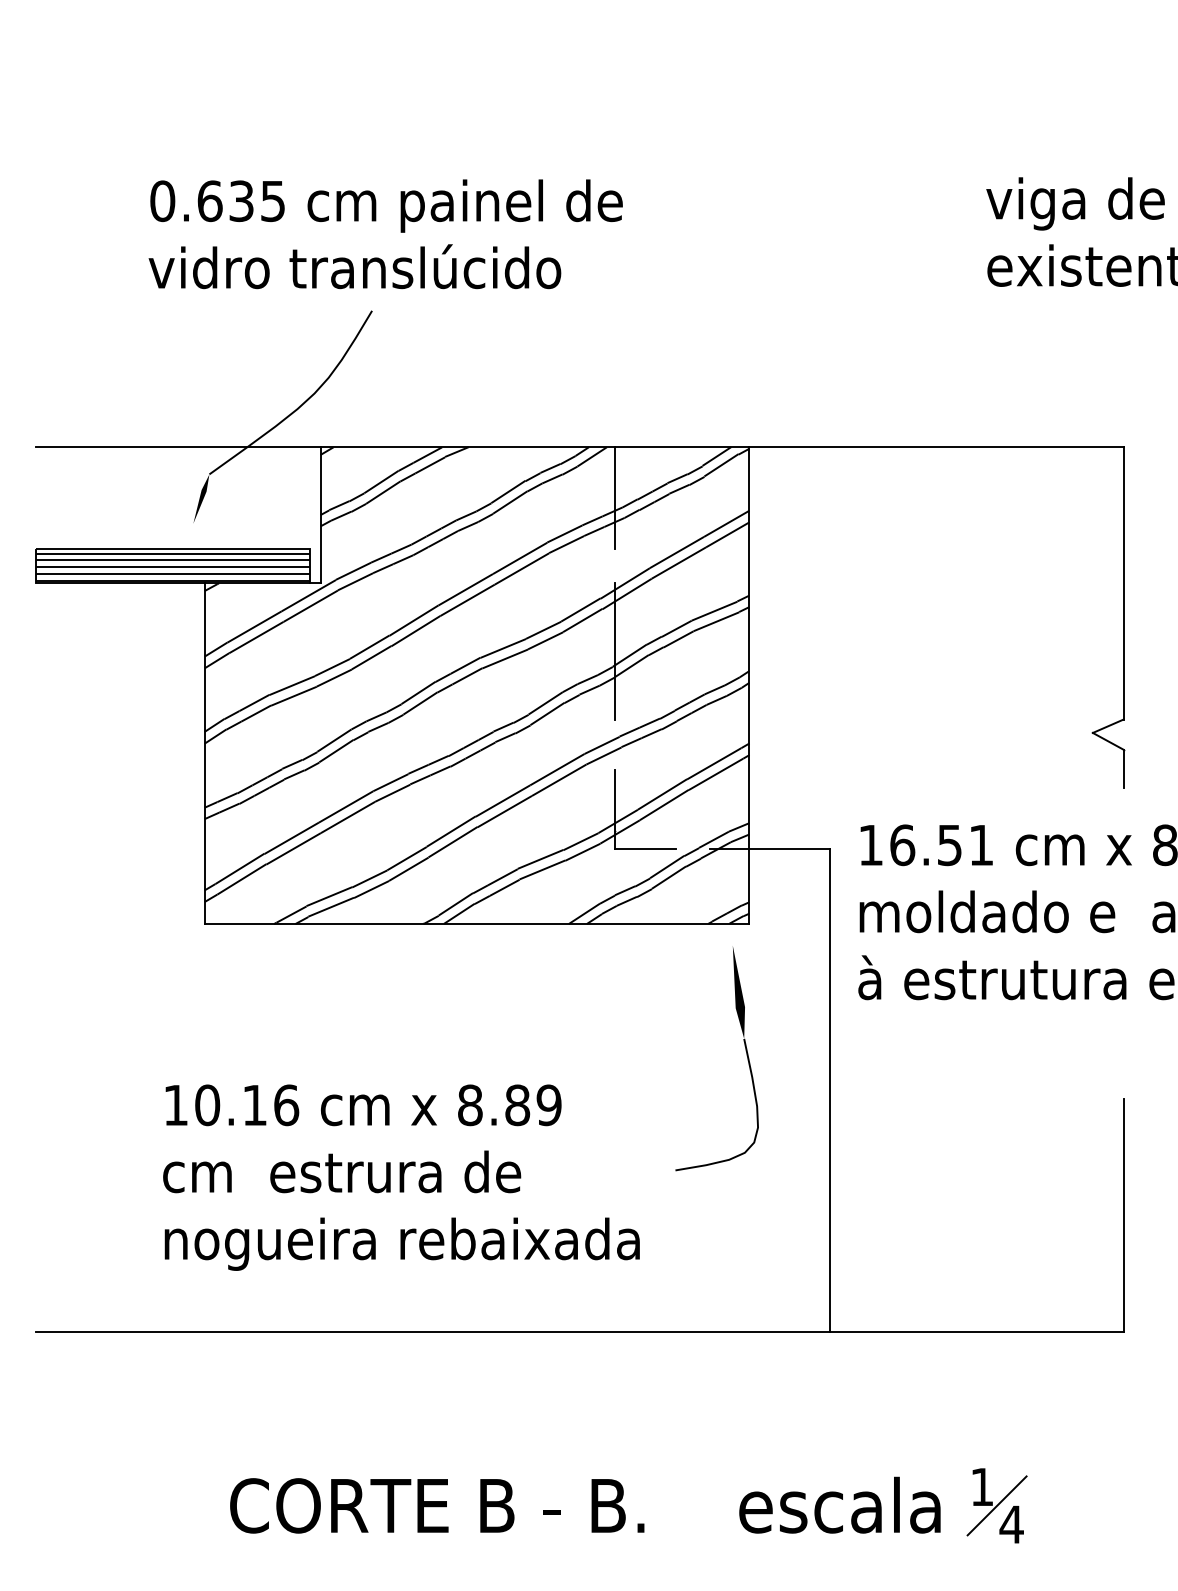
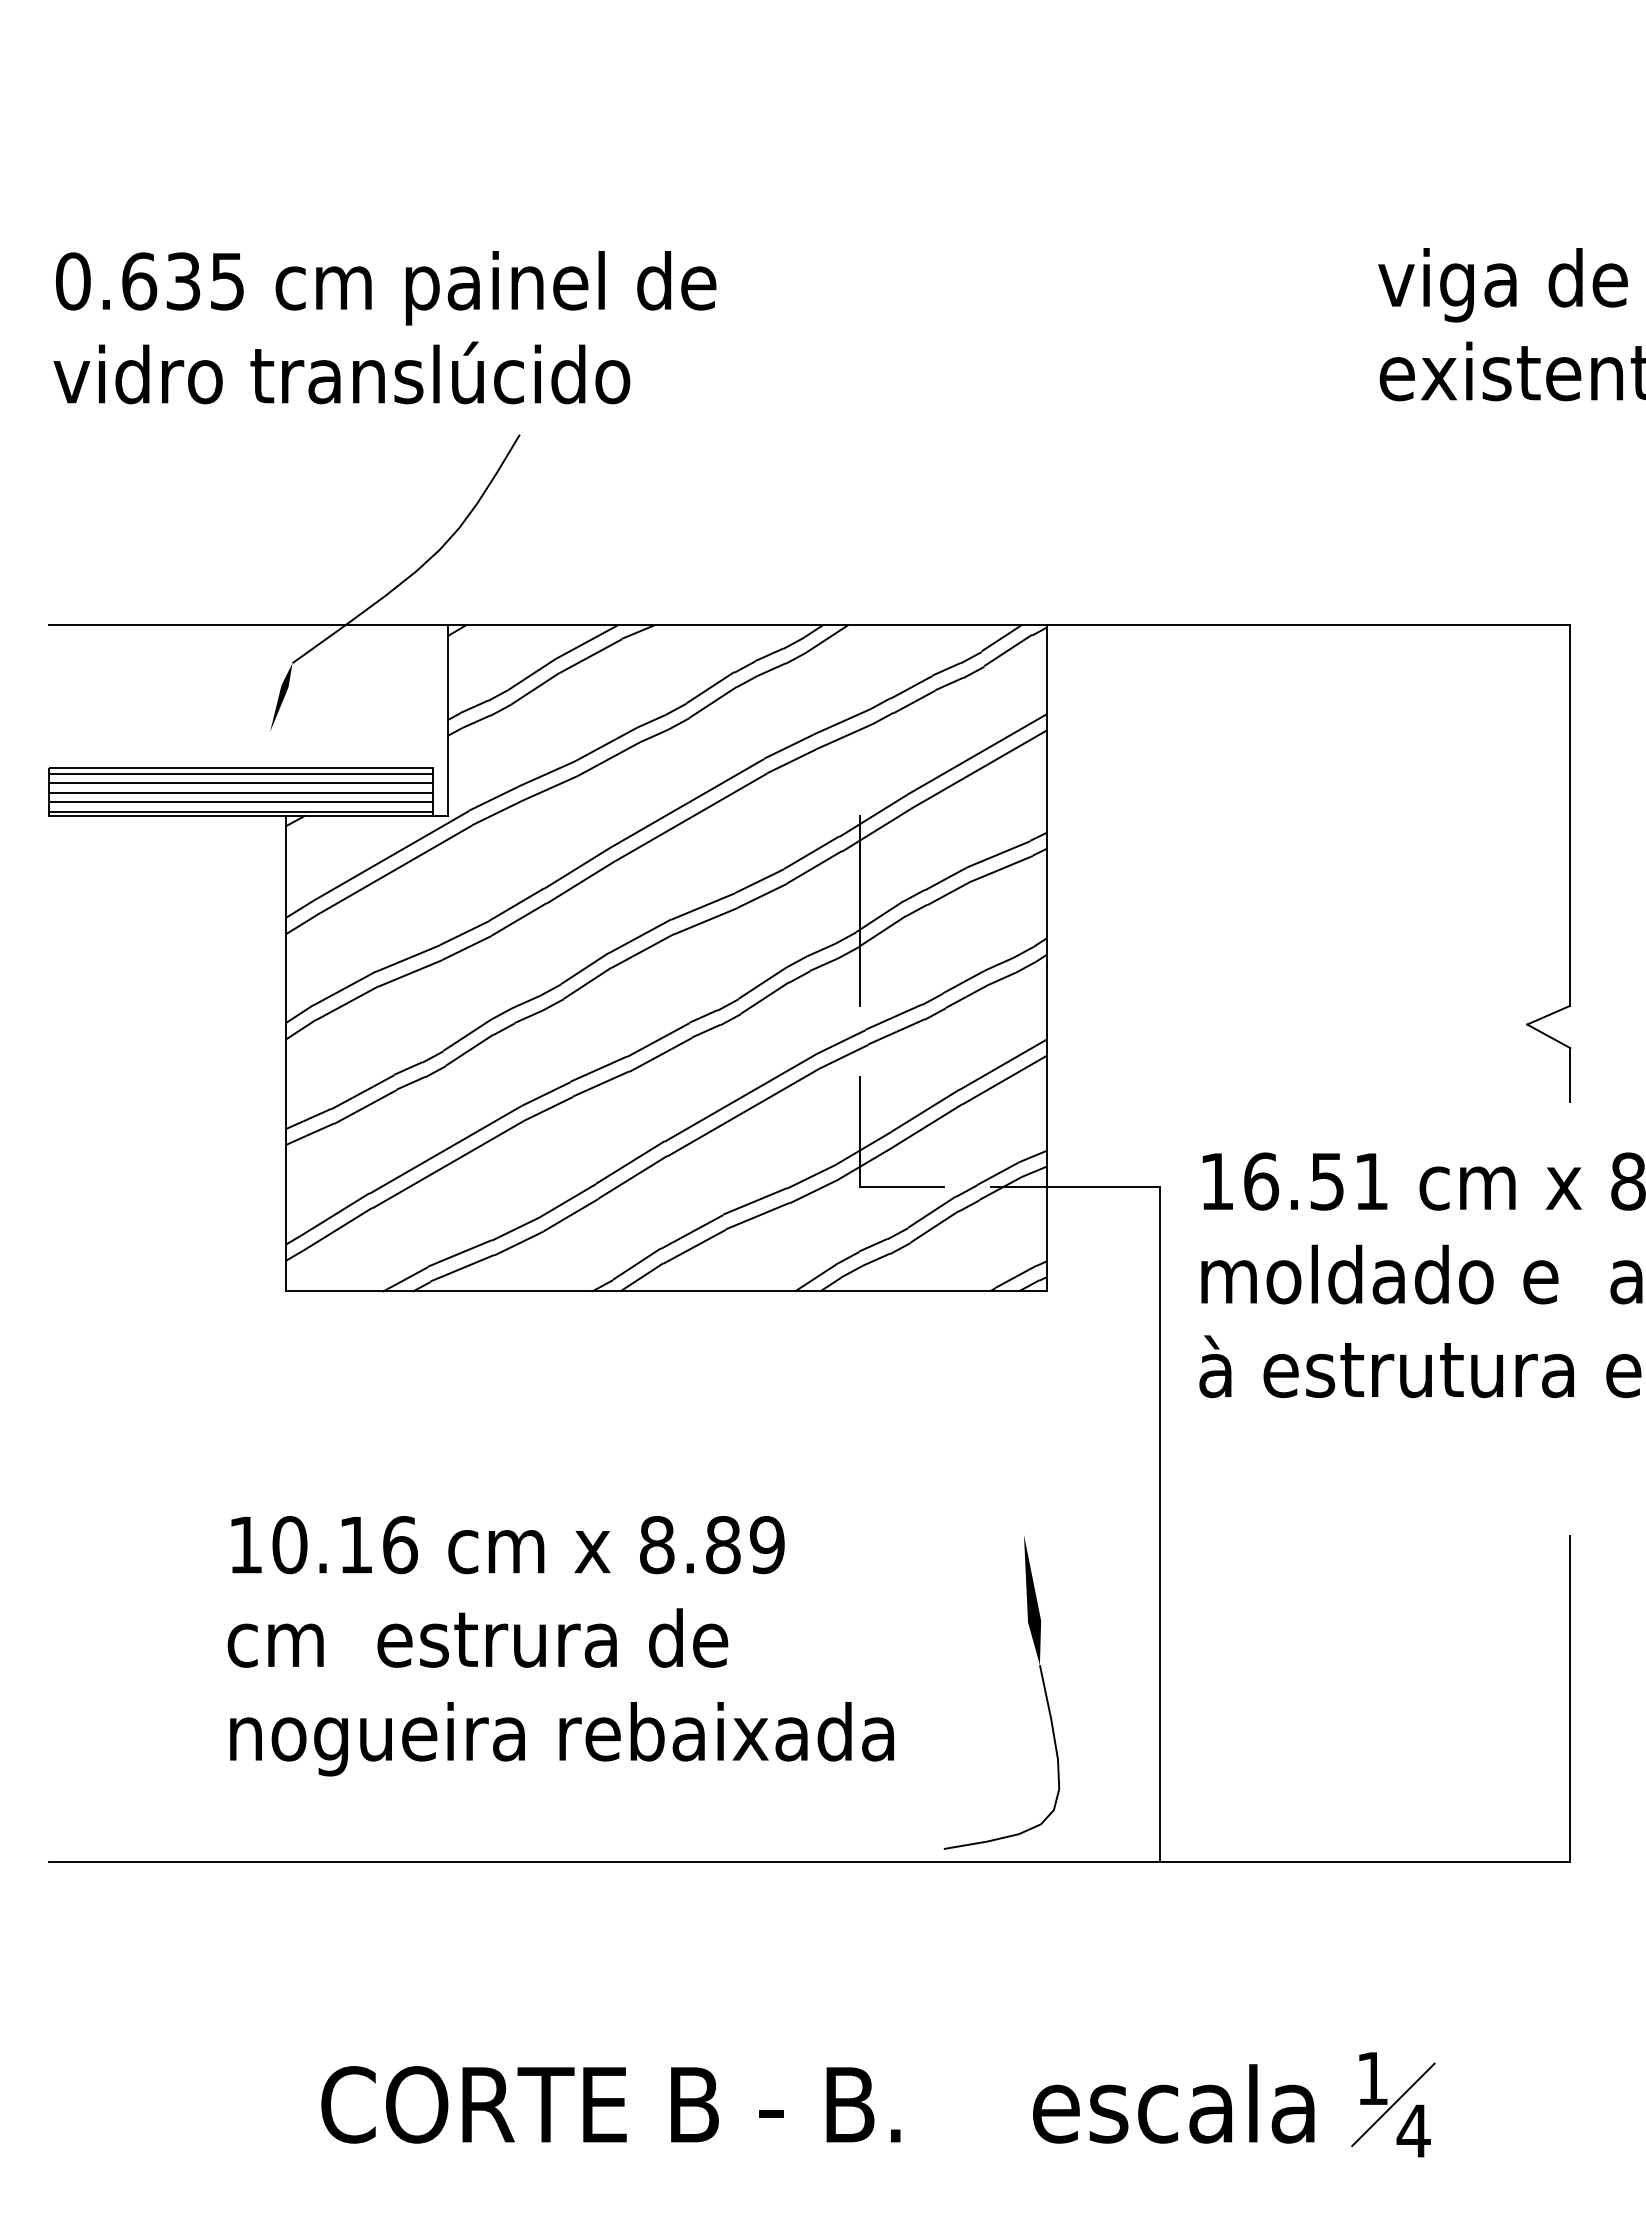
text: (385, 234) -> (384, 327), moved
line: (615, 498) -> (859, 696), removed
part: (746, 1052) -> (1042, 1683), moved

